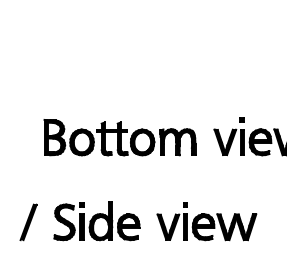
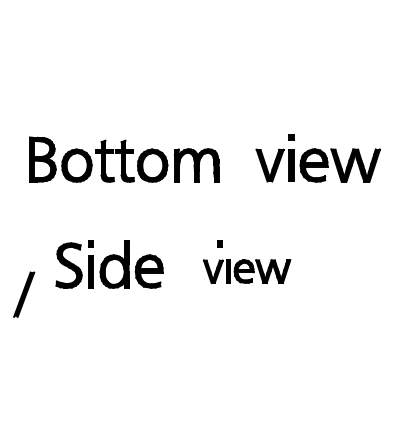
part: (120, 137) -> (124, 159), moved
part: (28, 222) -> (24, 294), moved
part: (206, 227) -> (246, 271), size x0.7

